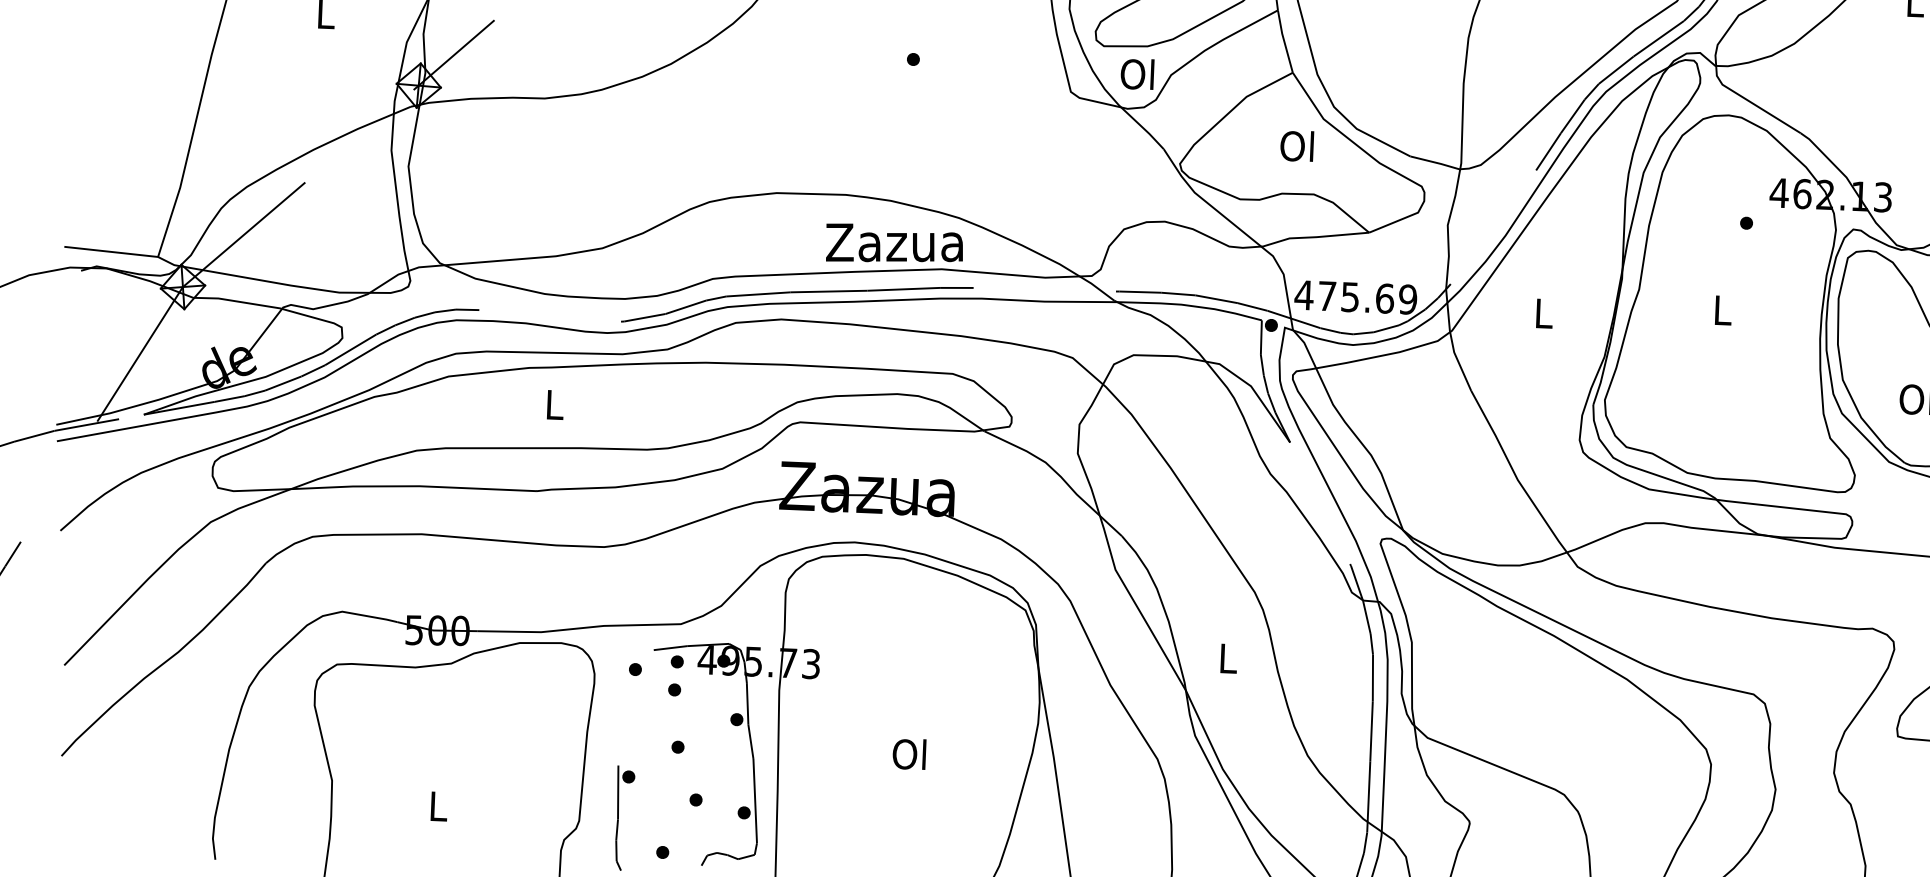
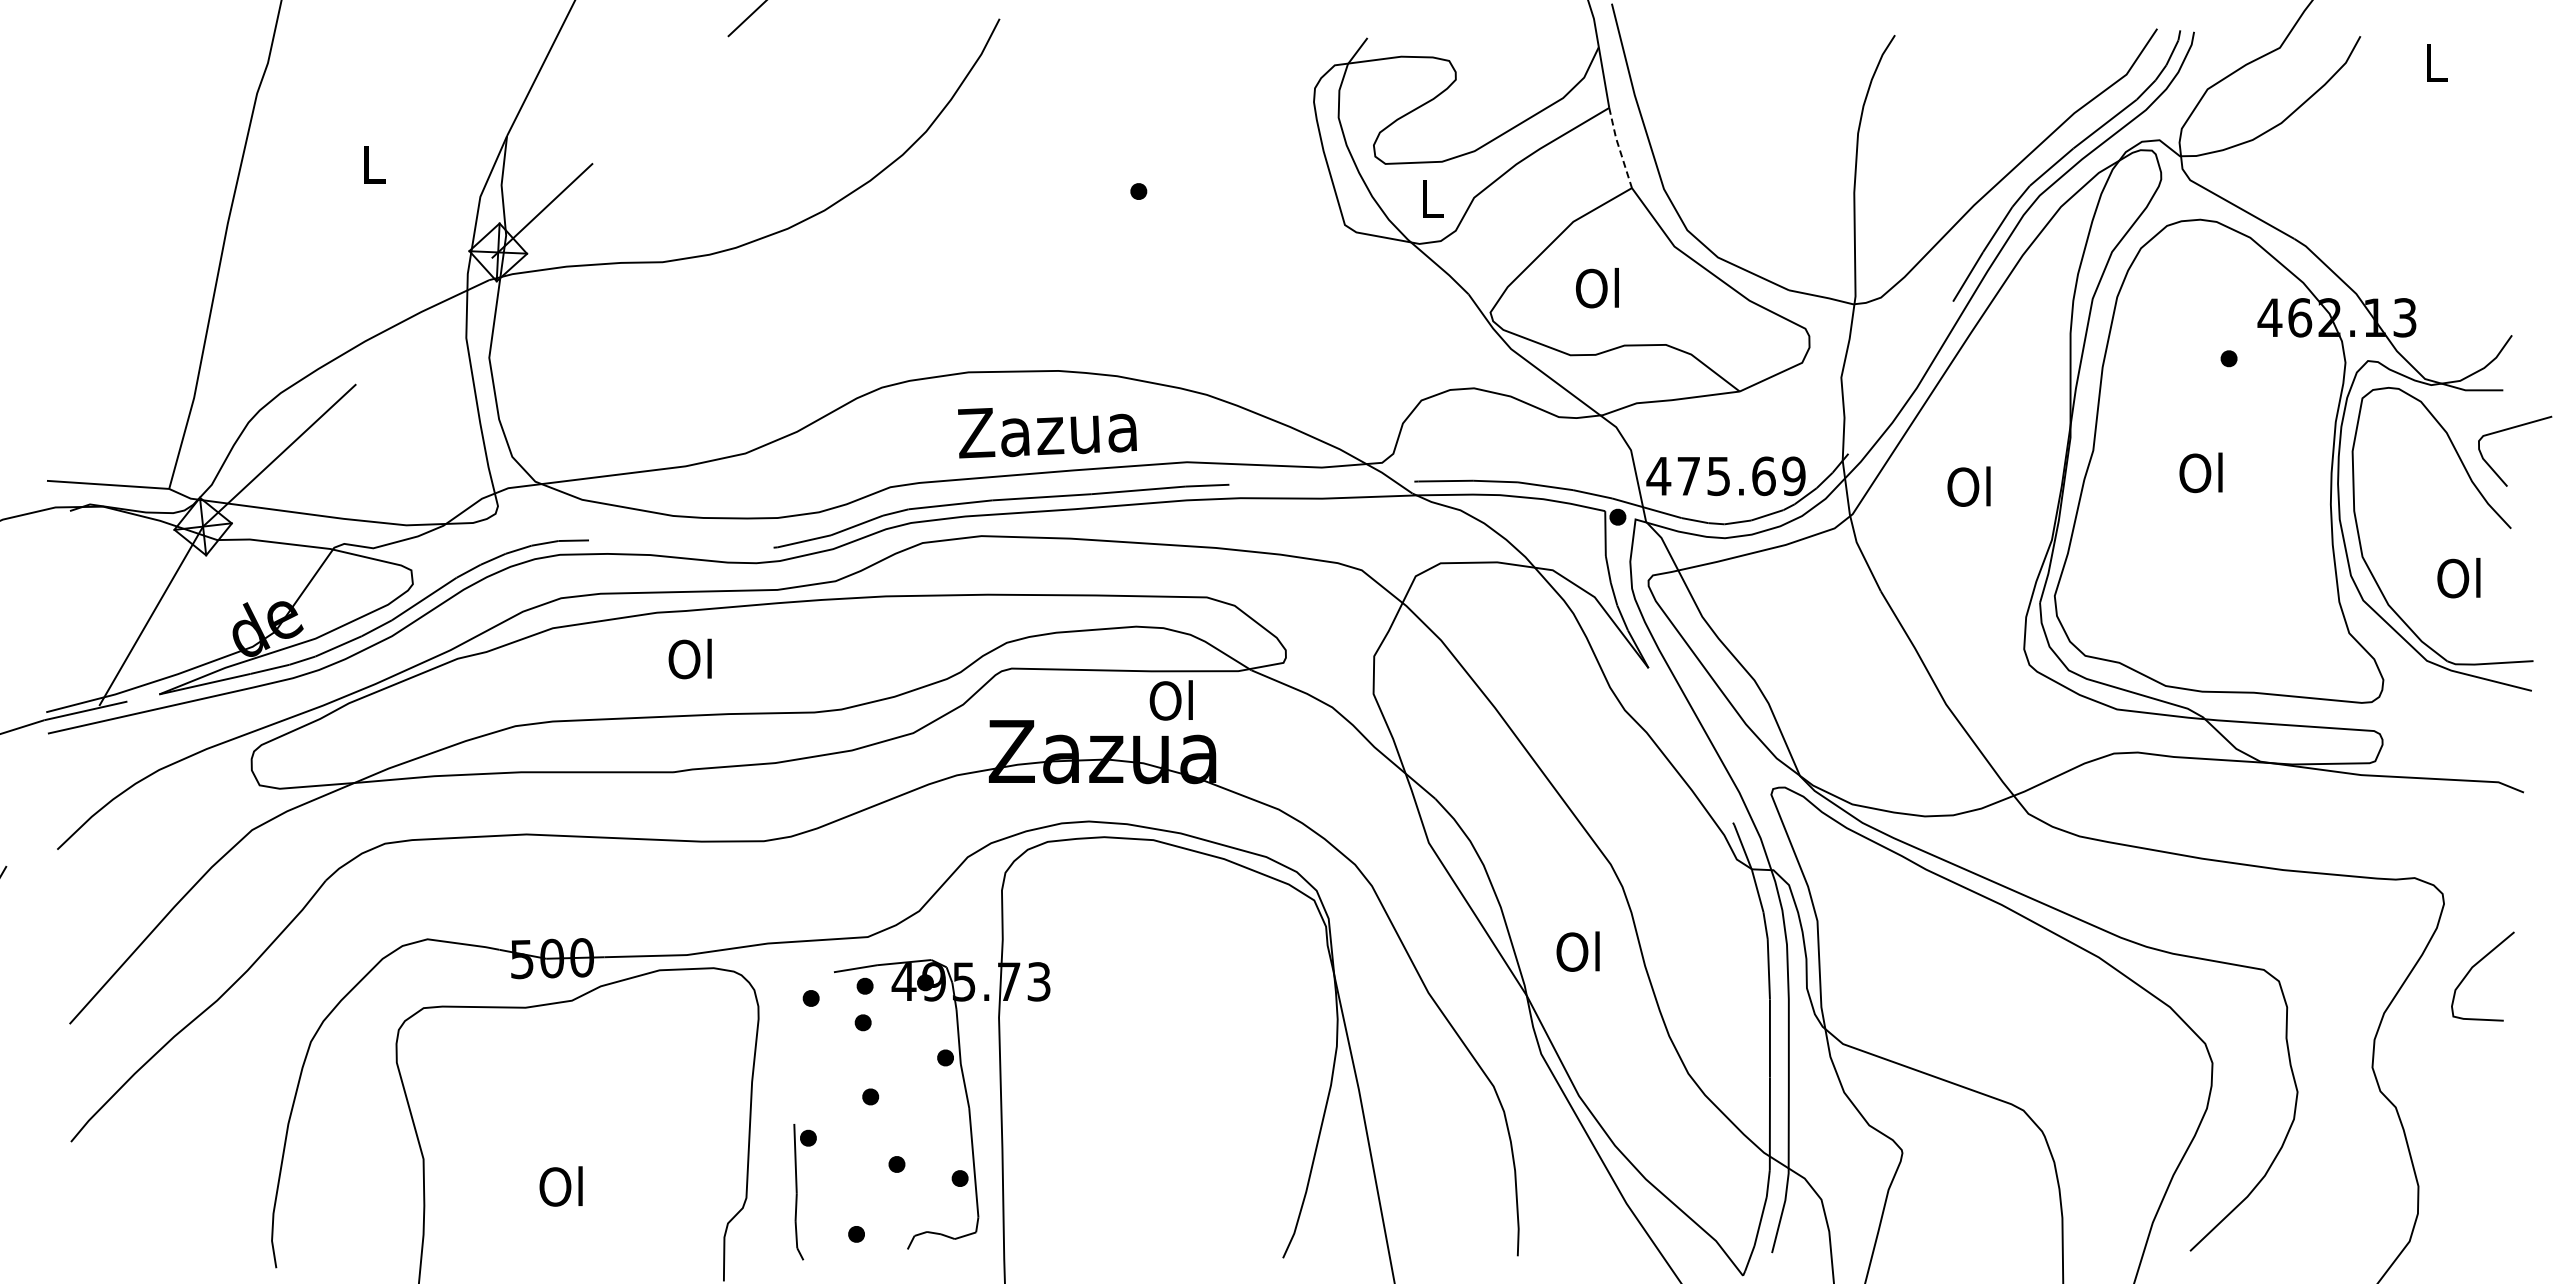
line: (1284, 41) -> (1619, 148), solid -> dashed
text: (1136, 74) -> (1429, 198), Ol -> L
text: (1297, 146) -> (1597, 288), moved
text: (894, 245) -> (1047, 433), moved
text: (1720, 309) -> (2200, 472), L -> Ol
text: (1542, 313) -> (1968, 486), L -> Ol
text: (552, 404) -> (689, 658), L -> Ol
text: (1226, 658) -> (1577, 951), L -> Ol
text: (908, 754) -> (1170, 700), moved
text: (436, 806) -> (560, 1186), L -> Ol

